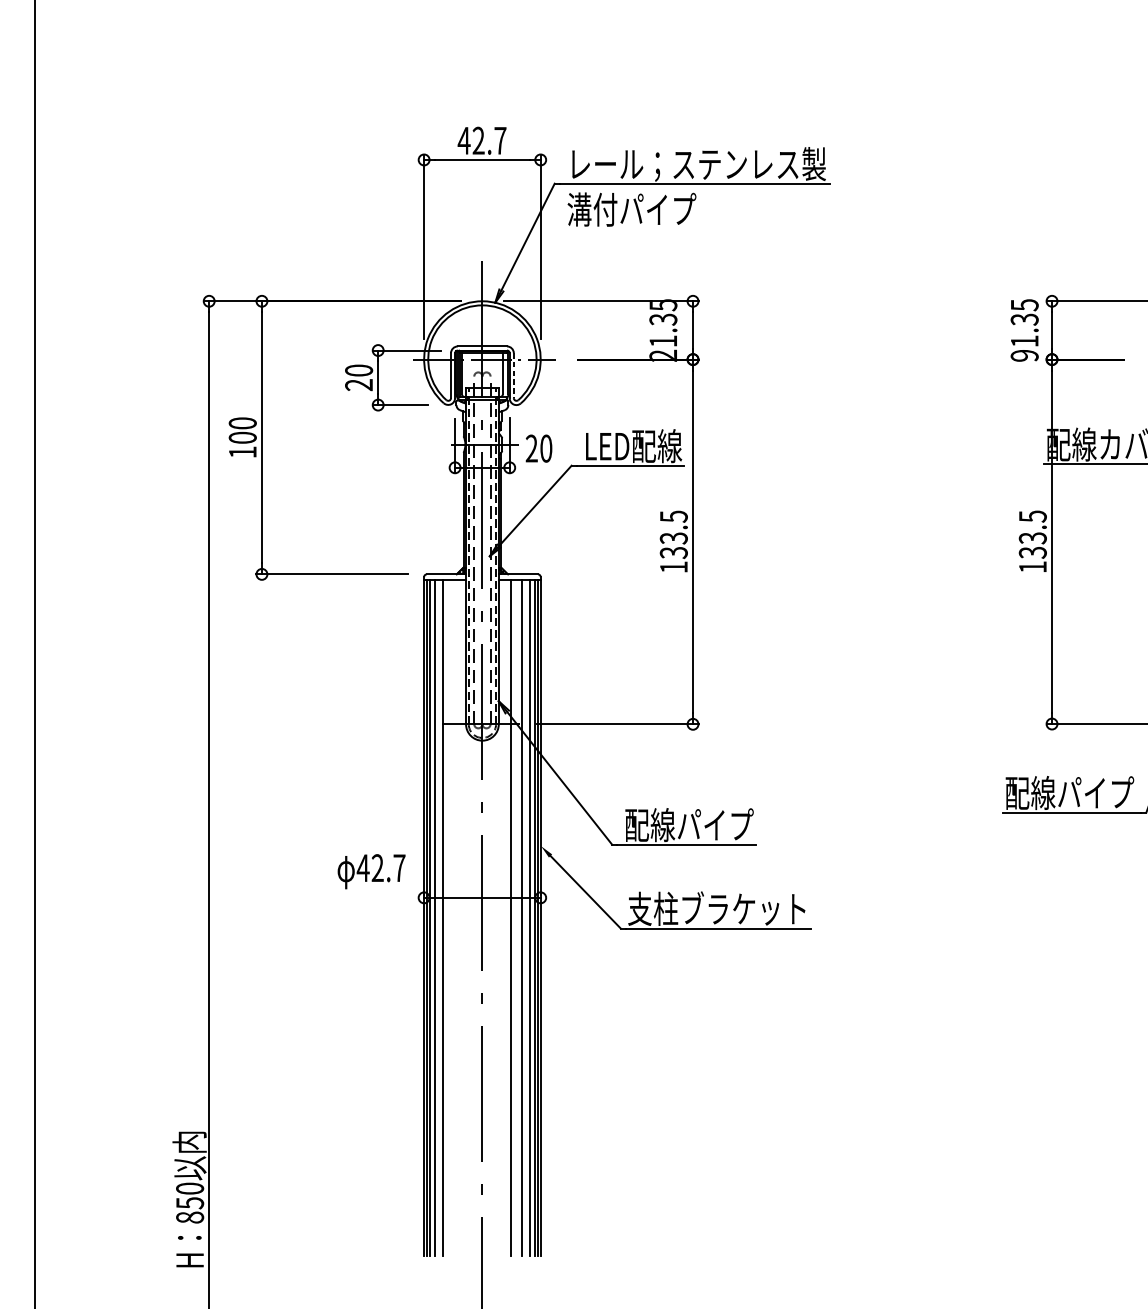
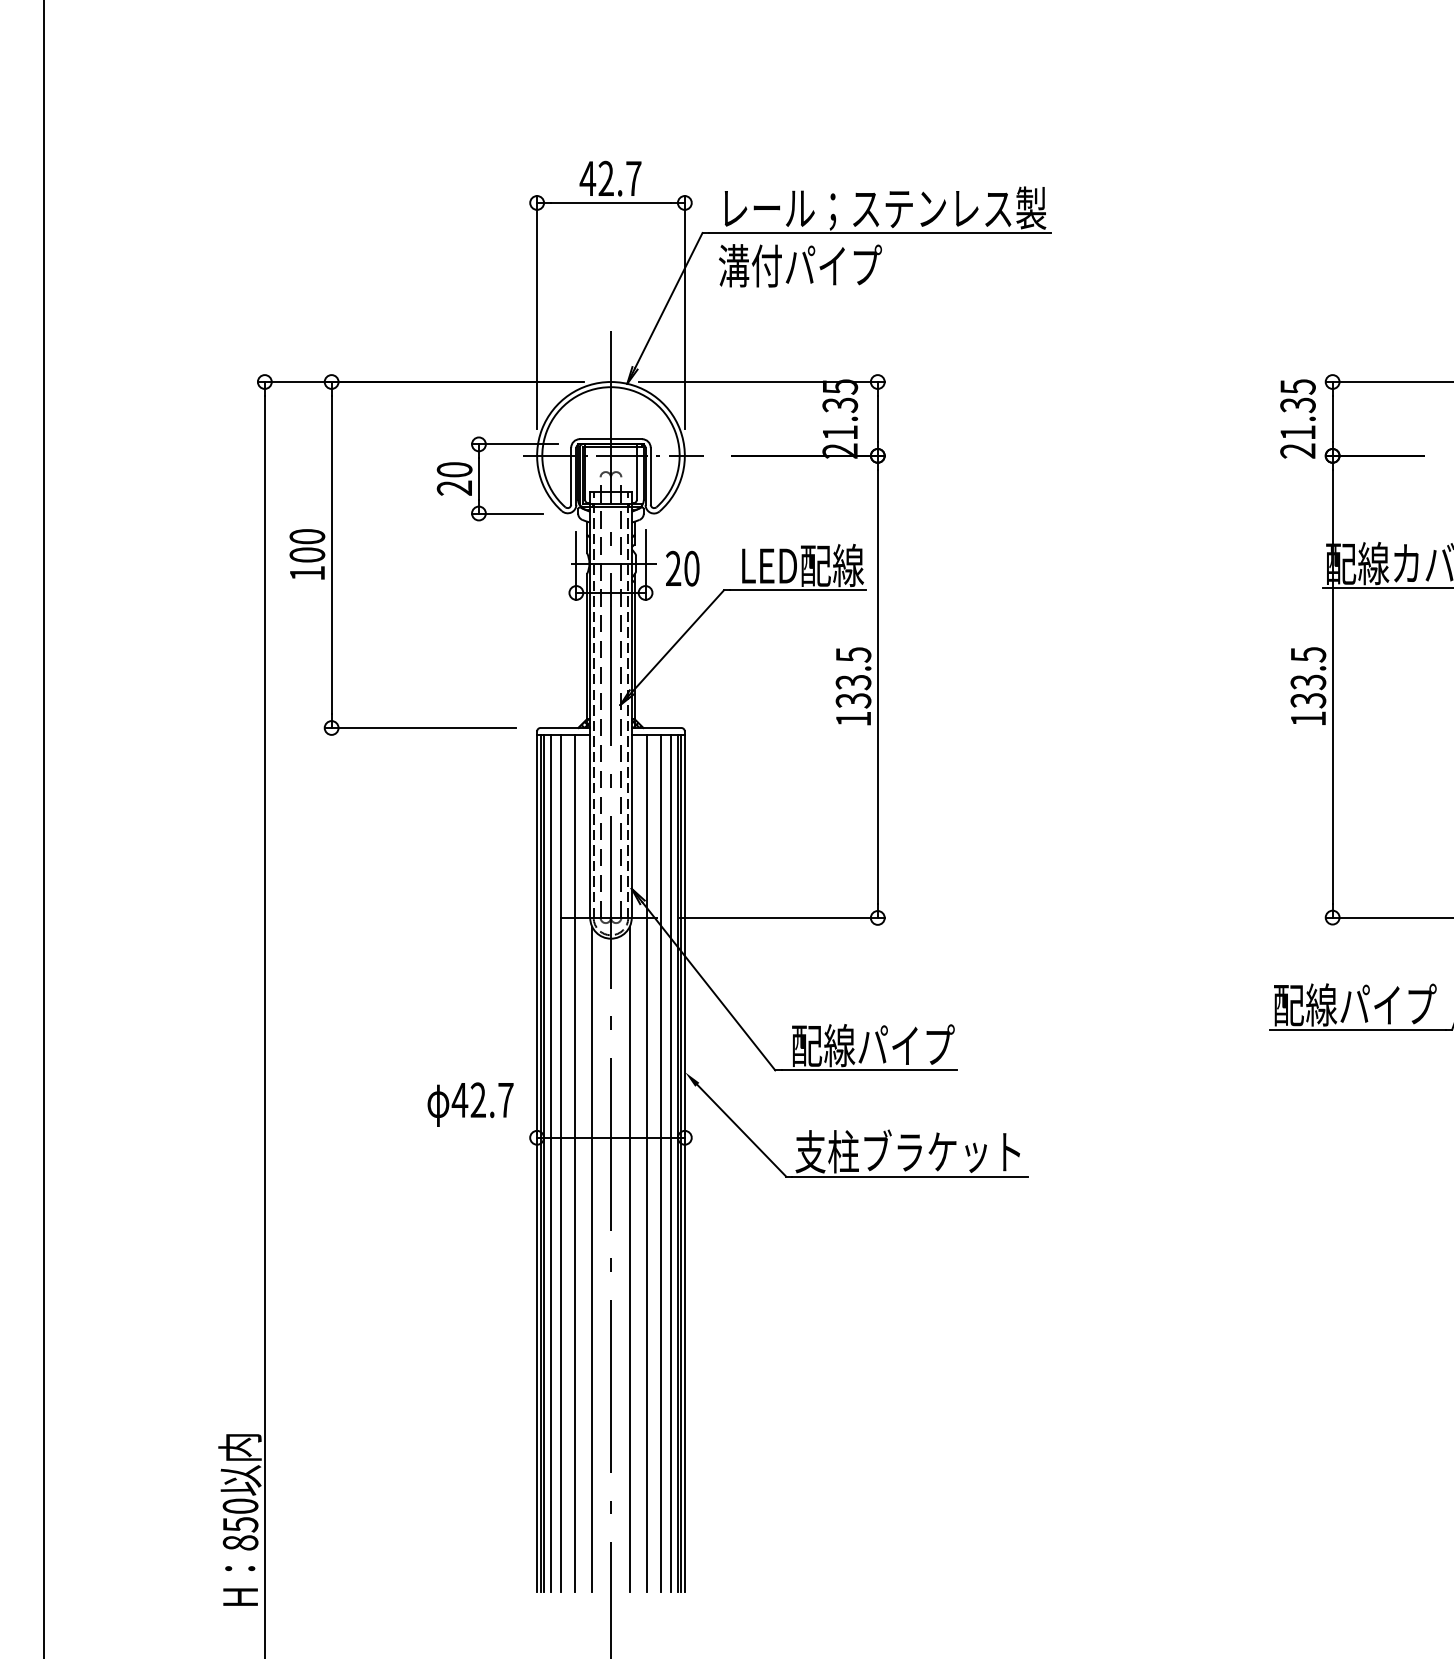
text: (1024, 355) -> (1297, 450), 91.35 -> 21.35
line: (513, 375) -> (650, 476), dashed -> solid
line: (454, 917) -> (575, 1162), added
line: (467, 993) -> (592, 1259), added
line: (497, 993) -> (629, 1259), added

